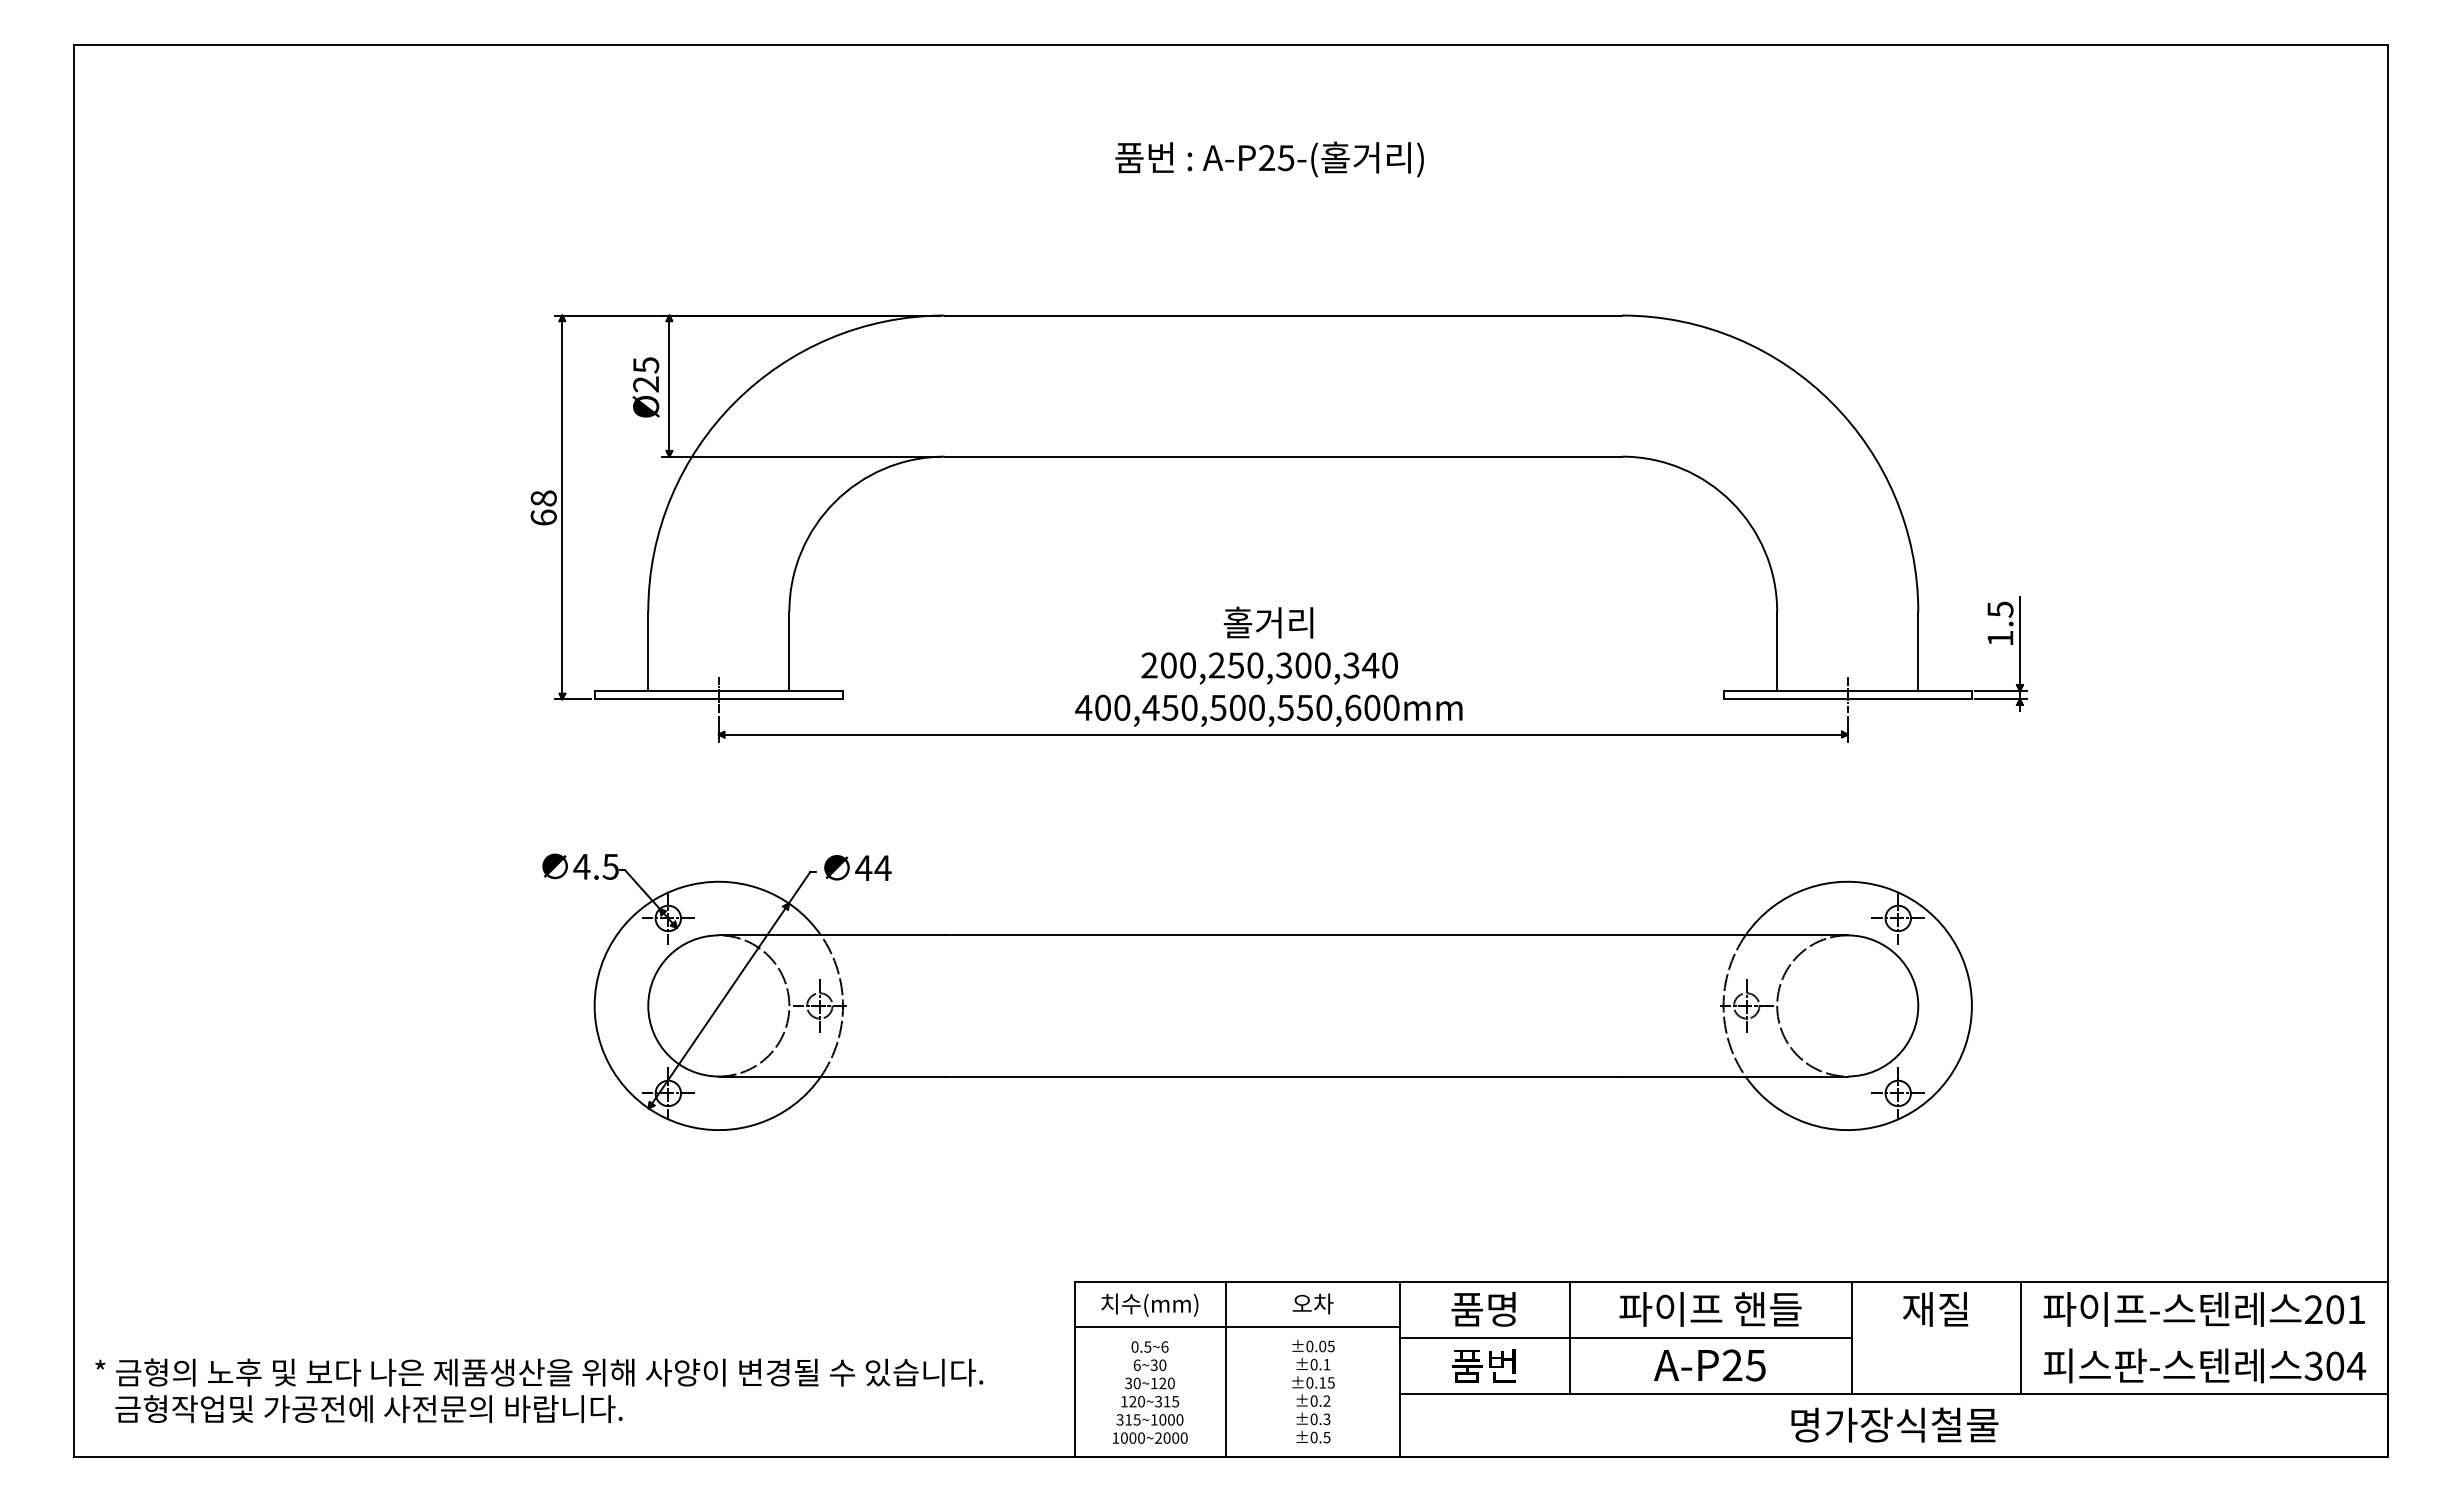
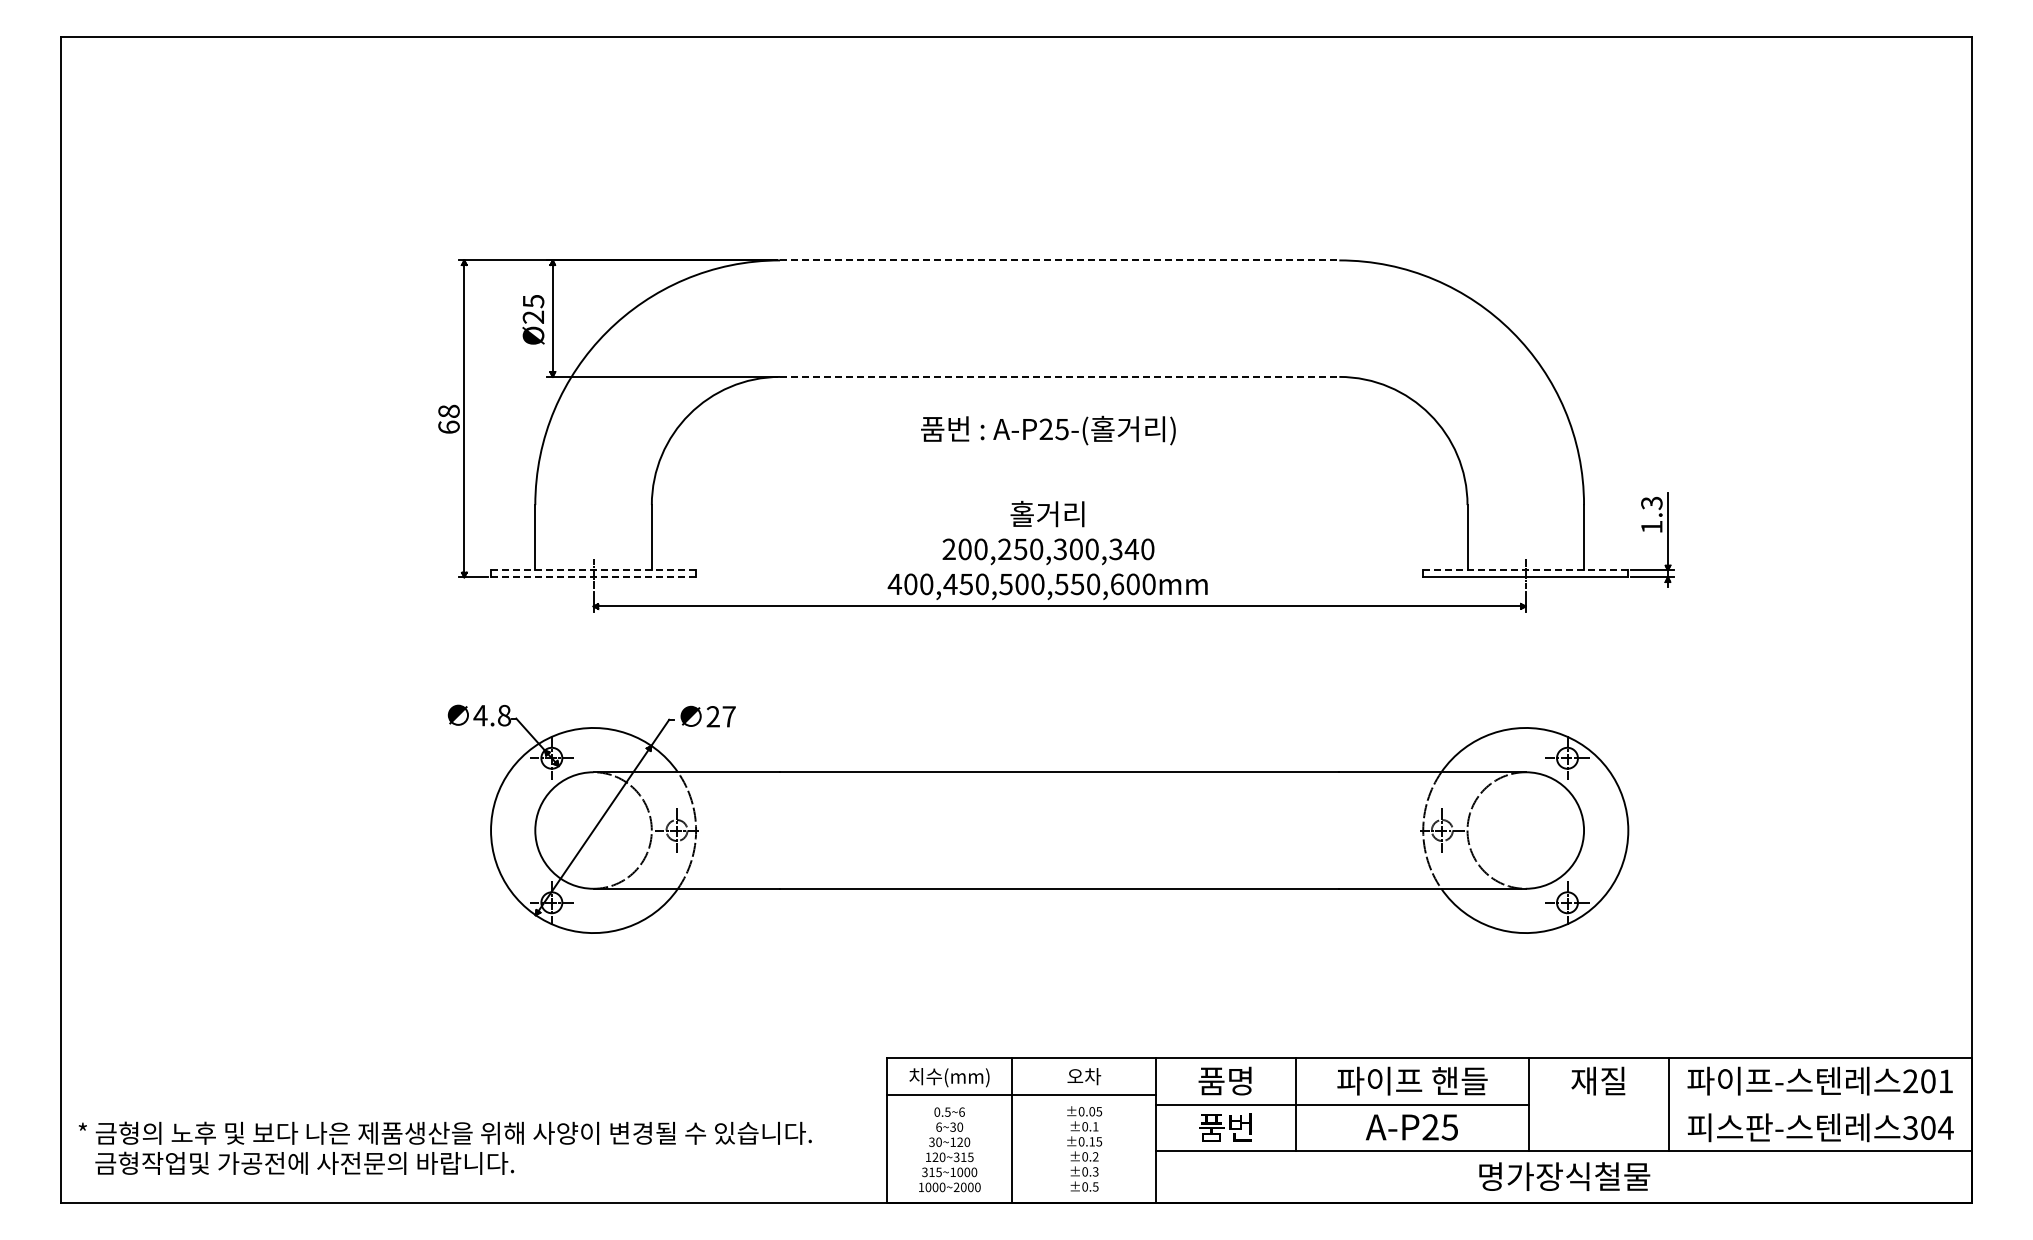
text: (1269, 159) -> (1048, 430), moved
line: (1283, 315) -> (1059, 260), solid -> dashed
line: (1283, 456) -> (1059, 376), solid -> dashed
text: (1999, 608) -> (1651, 502), 1.5 -> 1.3
line: (718, 691) -> (593, 570), solid -> dashed
line: (1847, 691) -> (1525, 570), solid -> dashed
line: (718, 699) -> (593, 577), solid -> dashed
text: (610, 866) -> (504, 715), 4.5 -> 4.8
text: (873, 867) -> (721, 716), 44 -> 27

